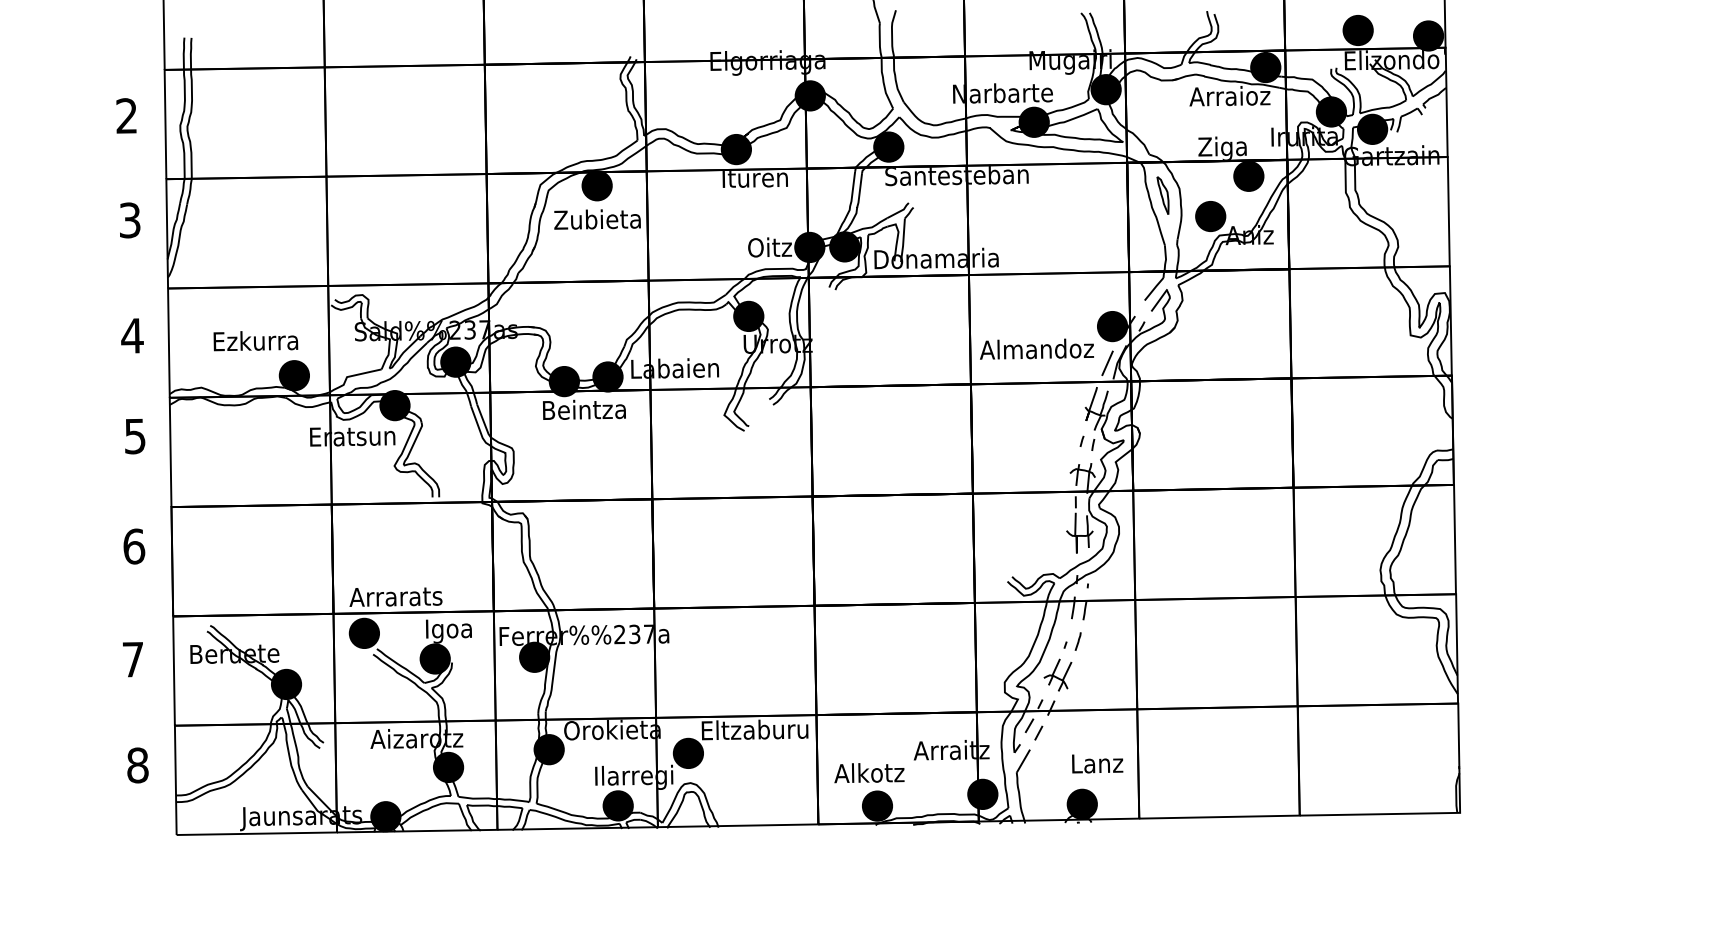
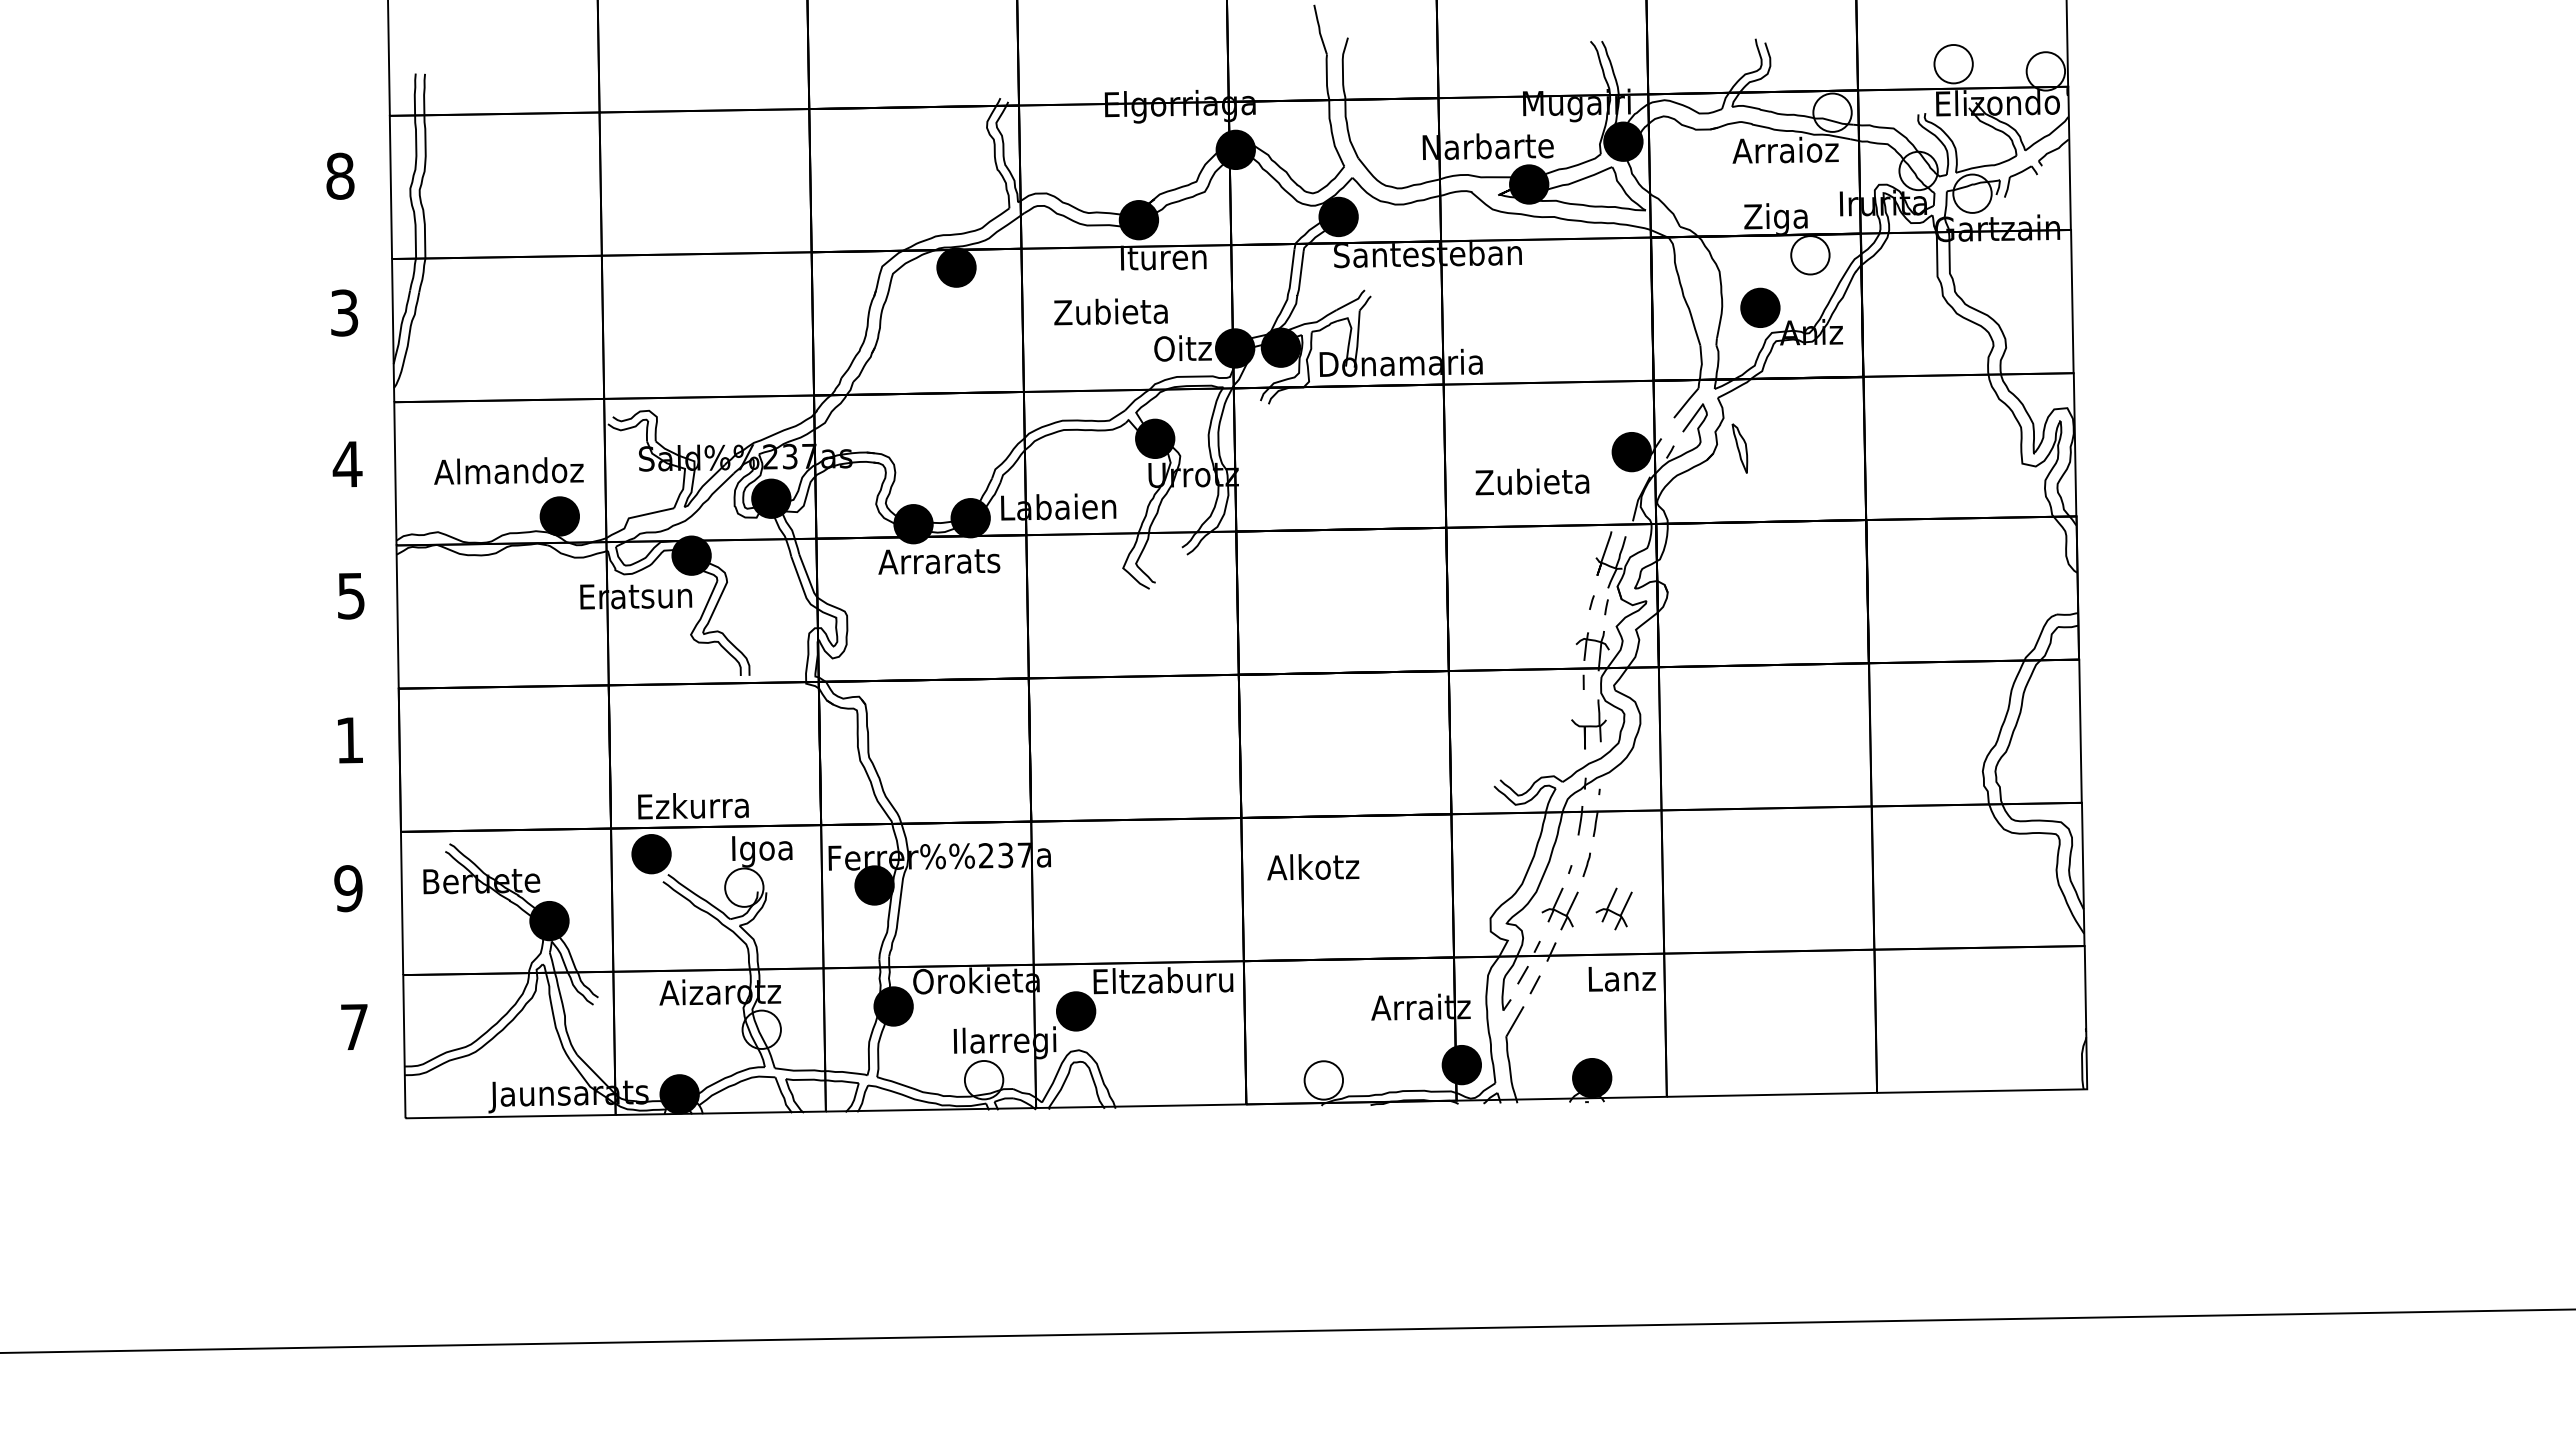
fill: (1358, 30) -> (1953, 64), removed
fill: (1428, 36) -> (2045, 71), removed
fill: (1265, 67) -> (1832, 112), removed
fill: (1331, 111) -> (1918, 170), removed
text: (127, 115) -> (340, 175), 2 -> 8
fill: (1372, 129) -> (1972, 193), removed
fill: (1248, 176) -> (1810, 255), removed
part: (1162, 195) -> (1739, 448), moved
text: (597, 219) -> (1110, 311), moved
text: (255, 340) -> (508, 470), Ezkurra -> Almandoz
text: (1036, 348) -> (1532, 481), Almandoz -> Zubieta
line: (1107, 363) -> (1625, 500), removed
text: (584, 410) -> (939, 561), Beintza -> Arrarats
line: (1074, 524) -> (1582, 711), removed
text: (134, 545) -> (350, 739), 6 -> 1
text: (395, 597) -> (692, 806), Arrarats -> Ezkurra
fill: (435, 658) -> (744, 887), removed
text: (133, 659) -> (348, 888), 7 -> 9
part: (1098, 674) -> (1613, 908), added
text: (137, 764) -> (354, 1026), 8 -> 7
text: (1097, 764) -> (1621, 979), moved
fill: (448, 767) -> (761, 1029), removed
text: (869, 773) -> (1313, 867), moved
fill: (617, 805) -> (983, 1079), removed
fill: (877, 806) -> (1323, 1080), removed

